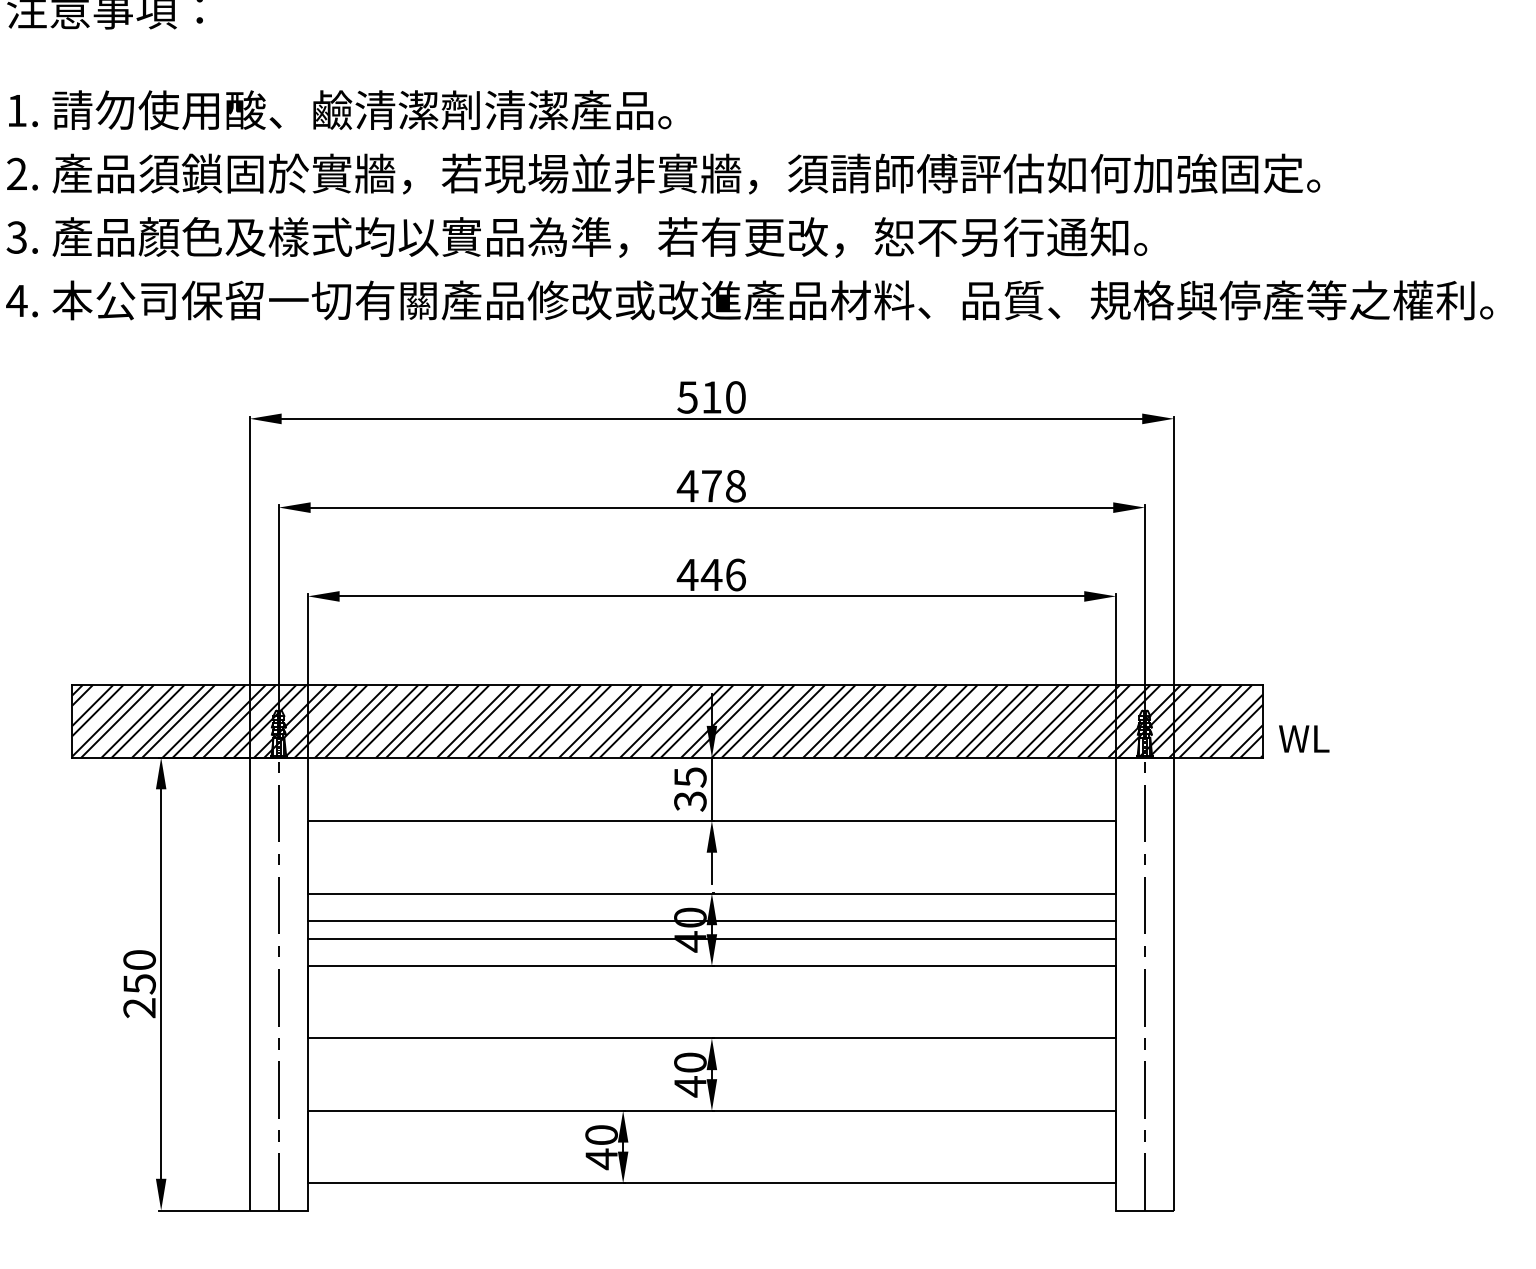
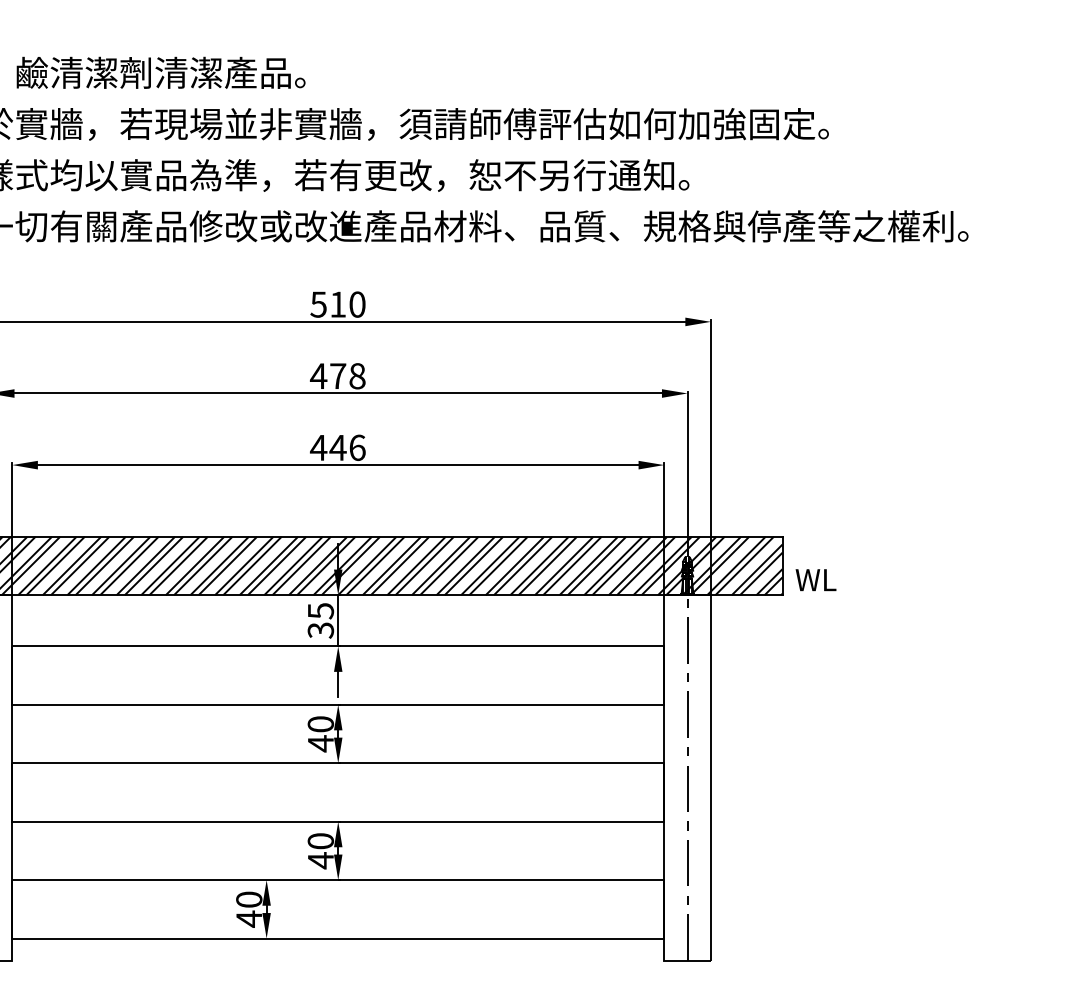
line: (711, 920) -> (337, 726), removed
line: (711, 938) -> (337, 741), removed

